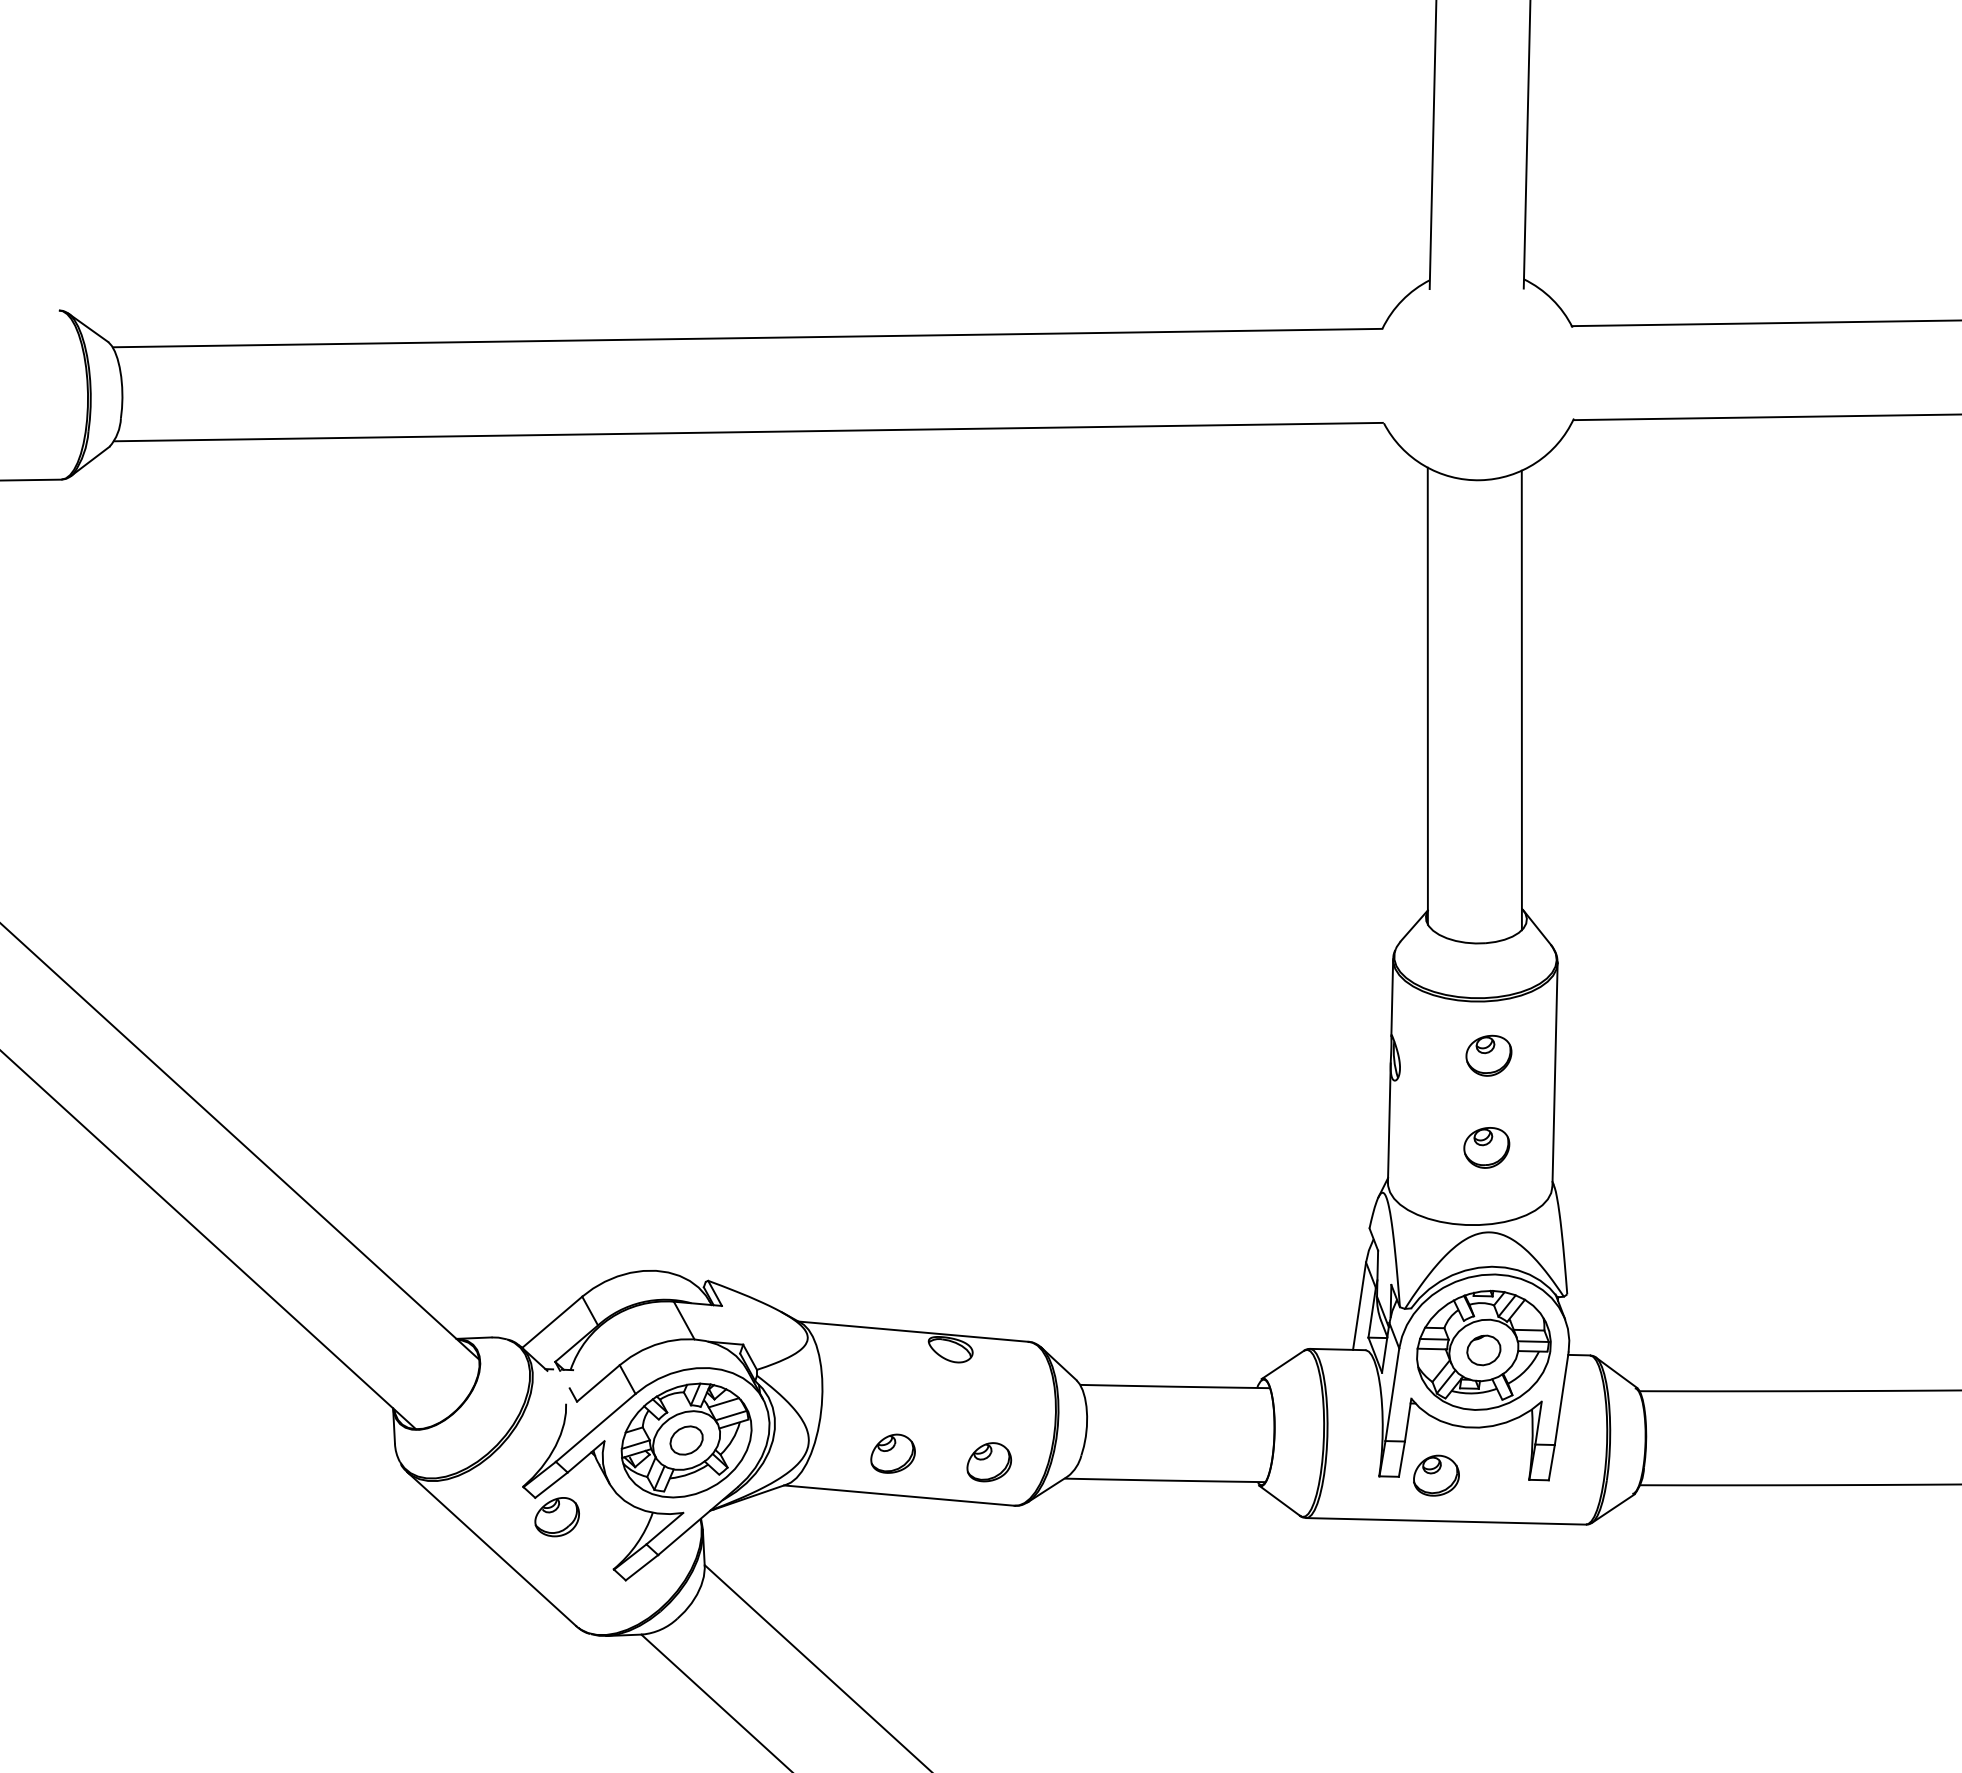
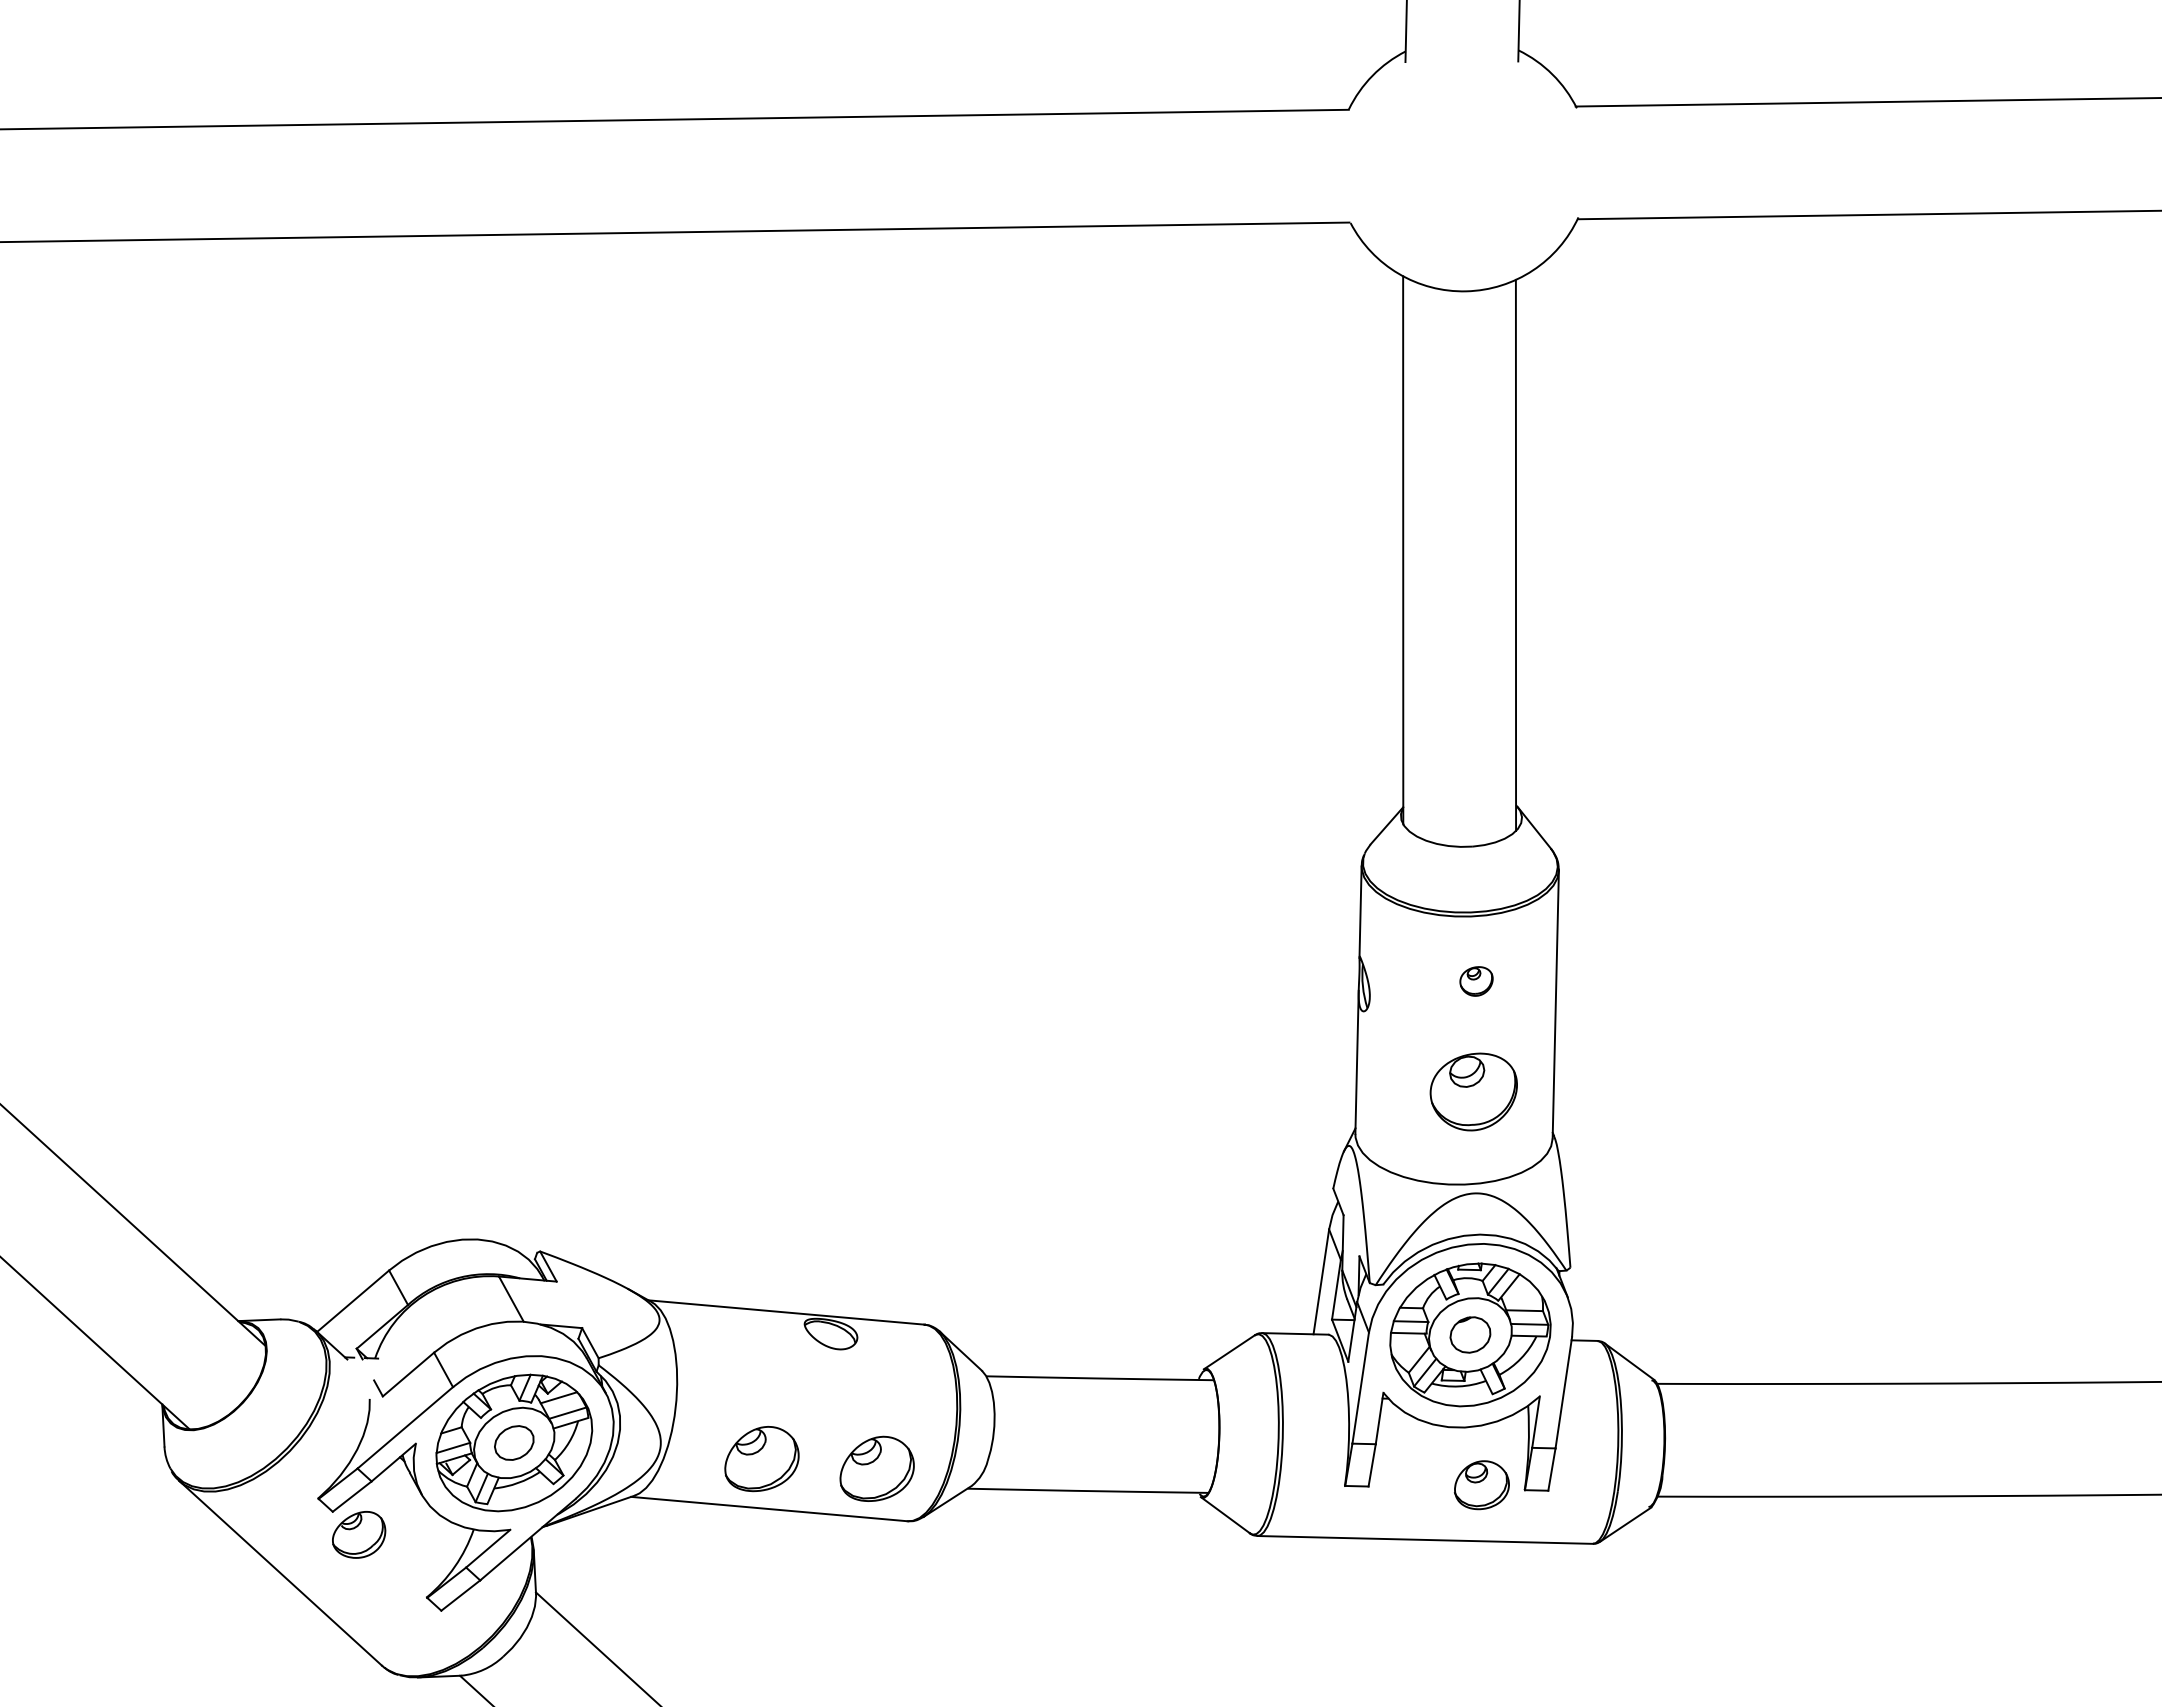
part: (1488, 1055) -> (1475, 981), size x0.6
part: (1486, 1147) -> (1473, 1091), size x1.6
part: (892, 1453) -> (761, 1458), size x1.4
part: (989, 1462) -> (877, 1469), size x1.4
part: (1436, 1475) -> (1481, 1484), moved

